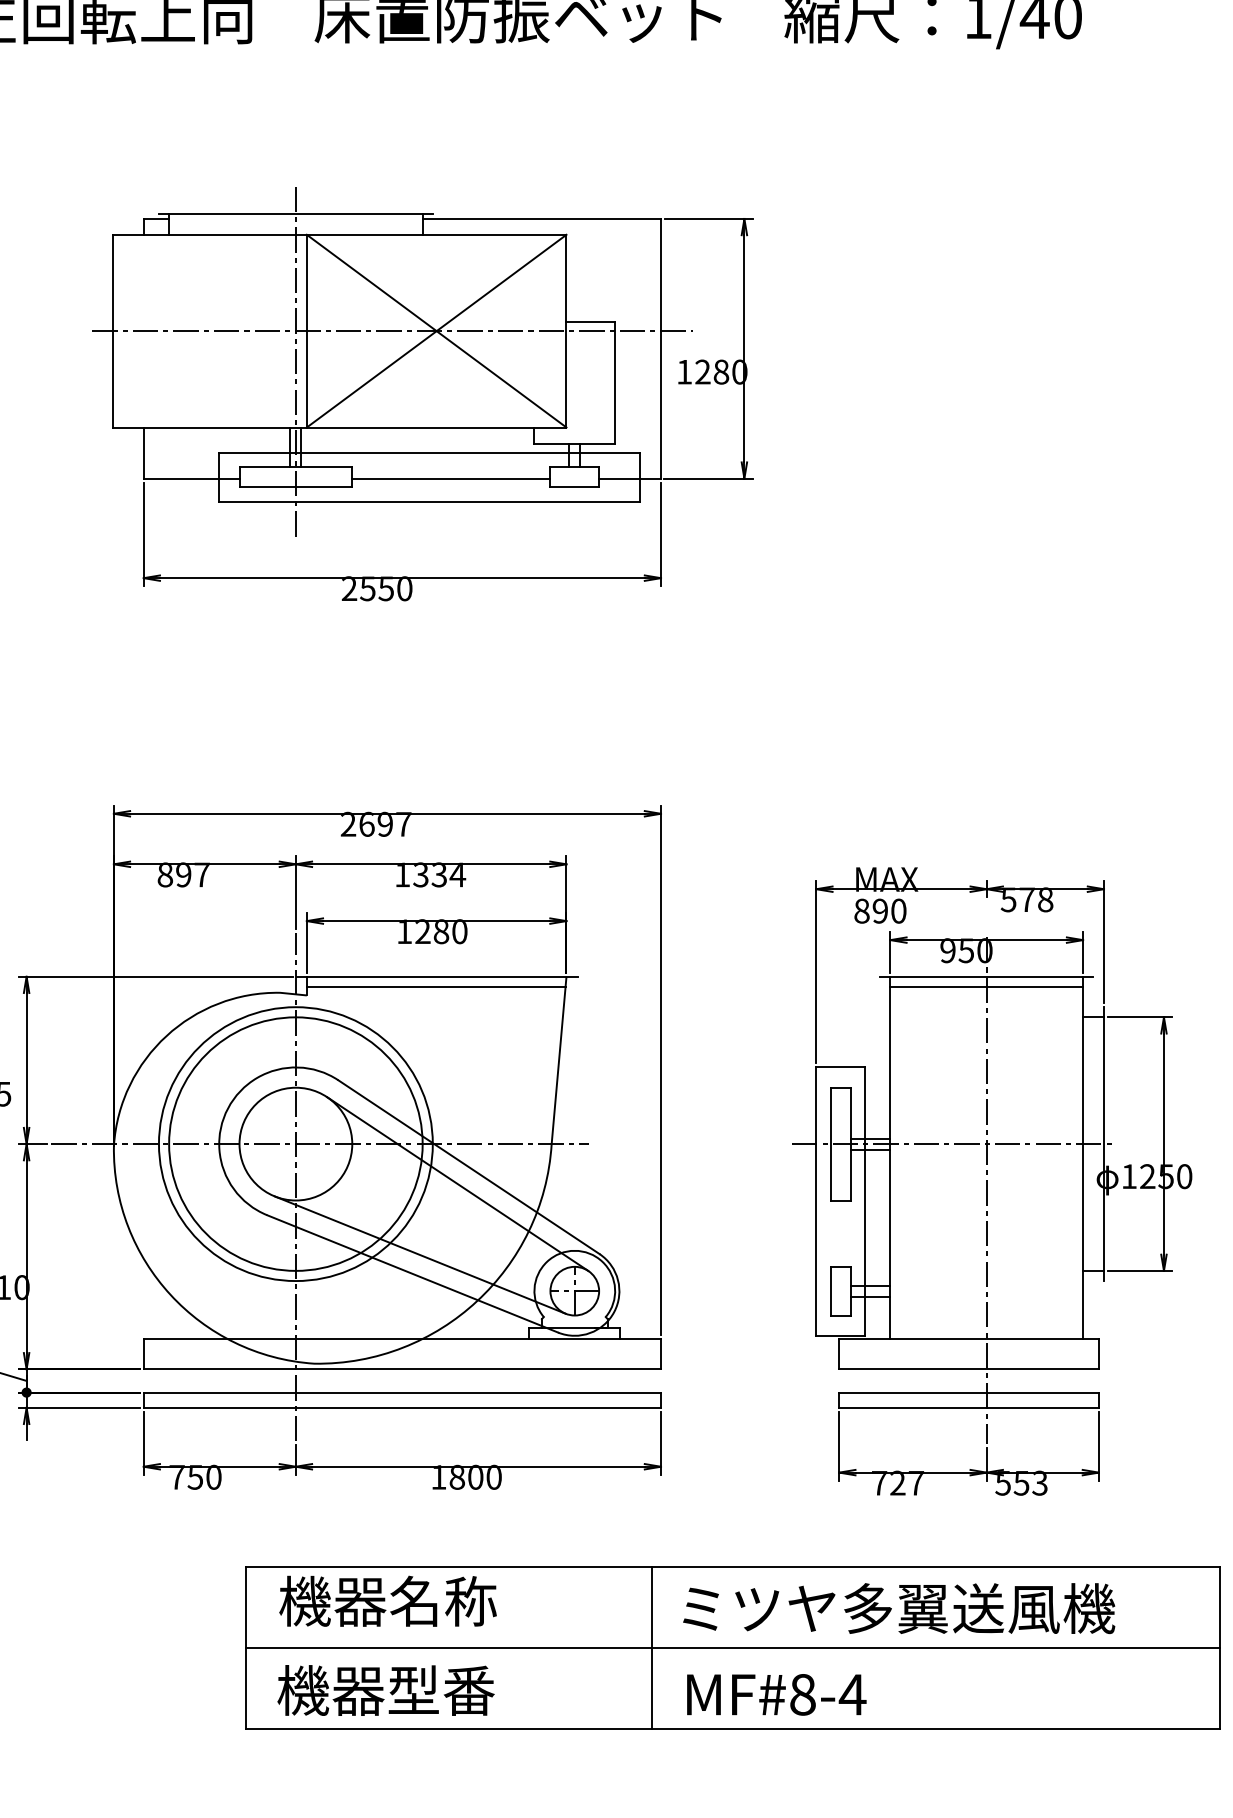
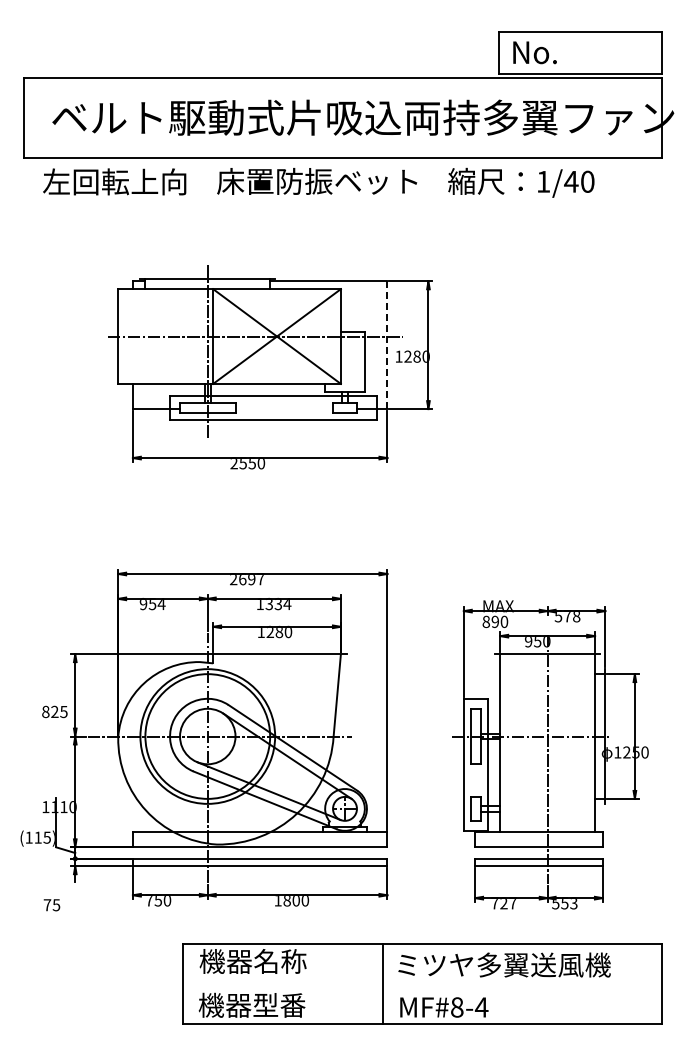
line: (661, 349) -> (387, 345), solid -> dashed
line: (451, 479) -> (284, 409), removed
text: (183, 877) -> (152, 605), 897 -> 954
line: (435, 987) -> (276, 659), removed
line: (986, 987) -> (547, 659), removed
line: (732, 1648) -> (422, 984), removed

